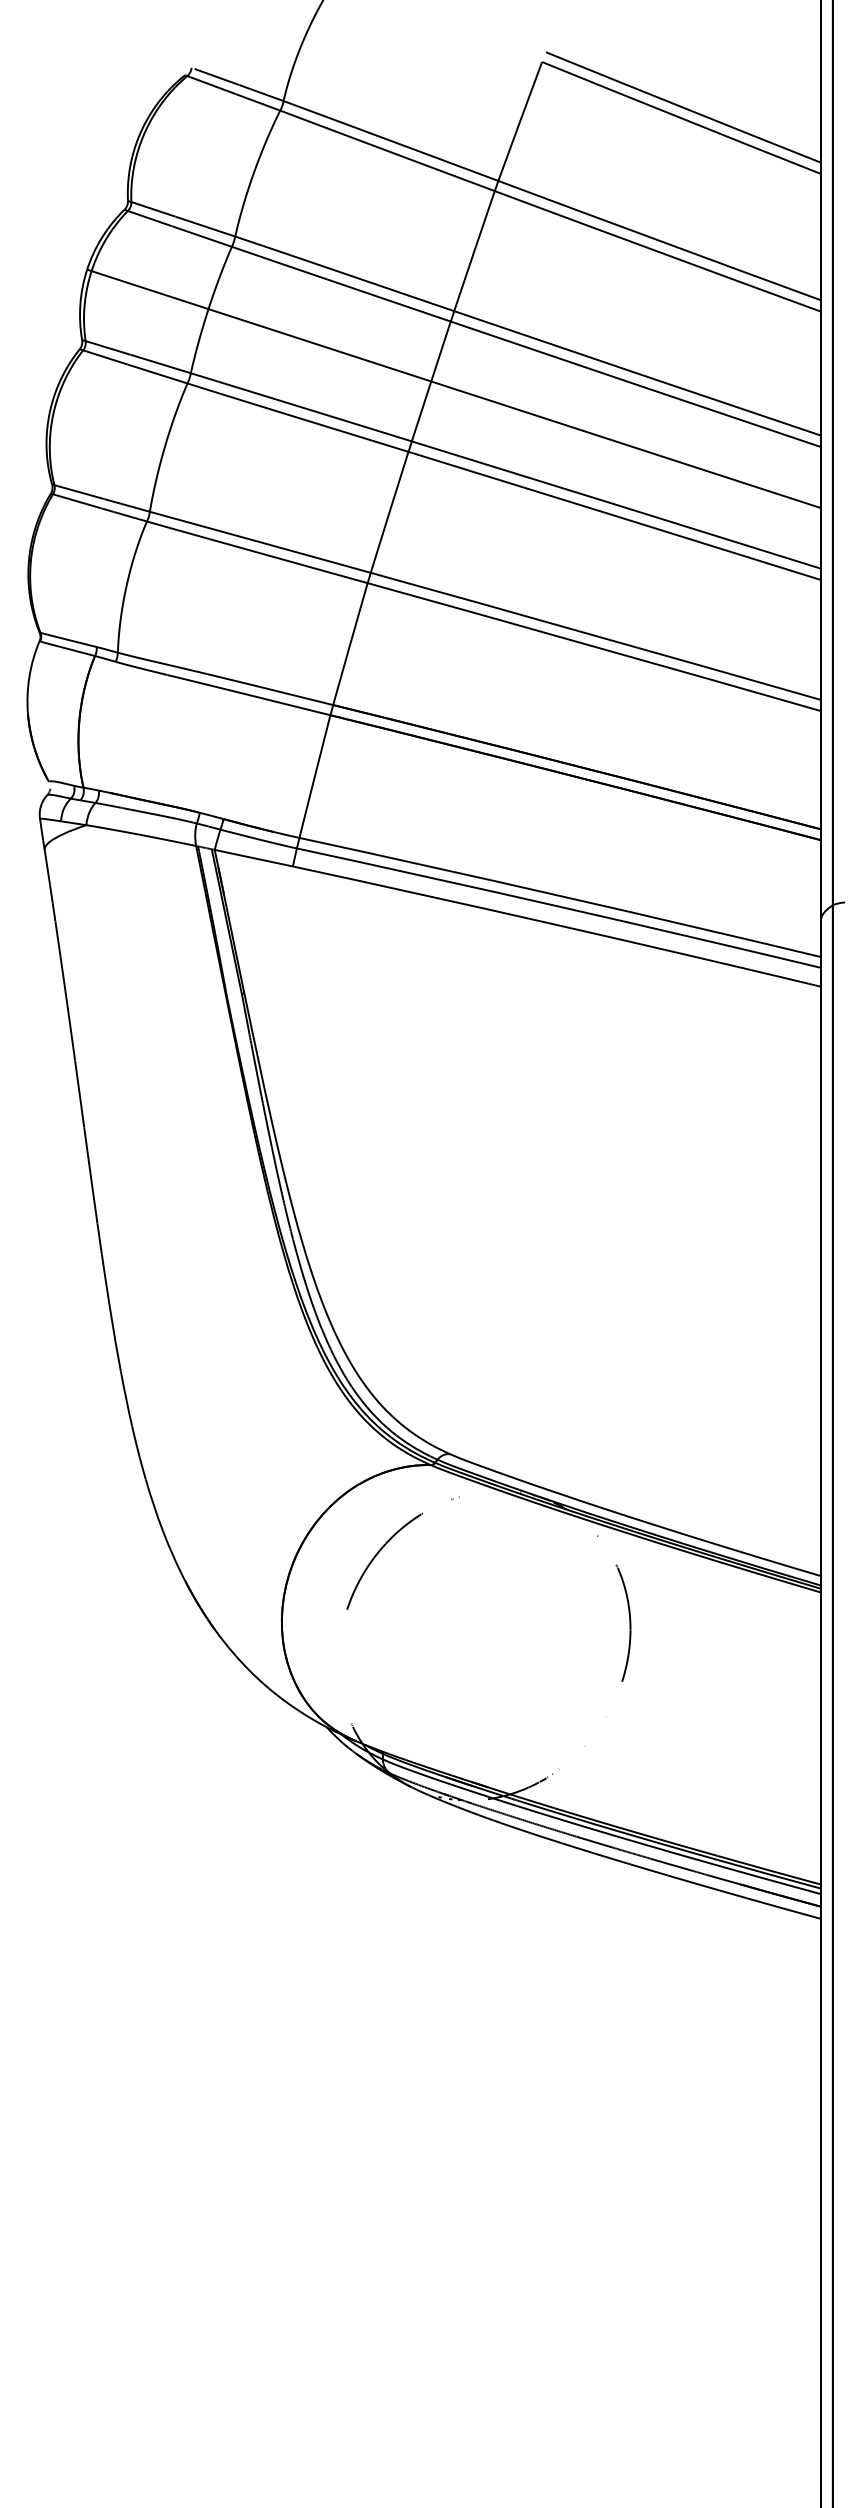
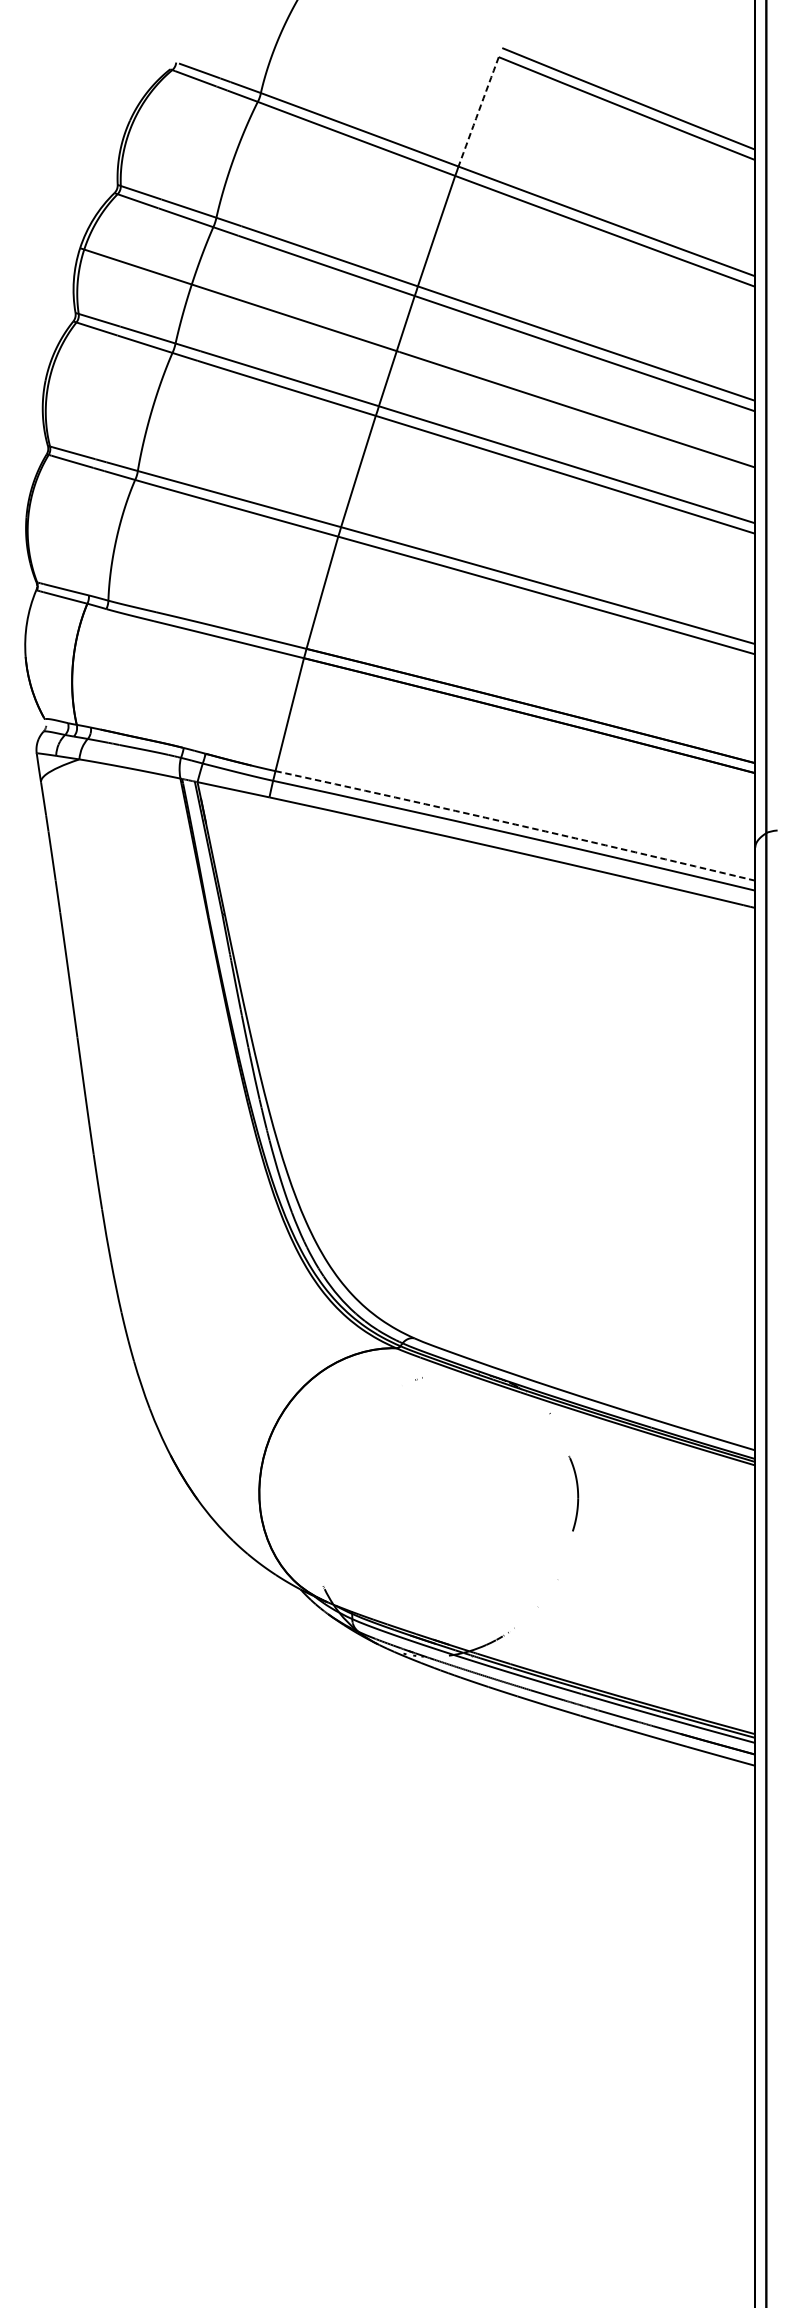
arc: (520, 121) -> (478, 111), solid -> dashed
arc: (560, 896) -> (515, 825), solid -> dashed
part: (377, 1555) -> (347, 1431), removed
part: (623, 1622) -> (573, 1493), size x0.7

